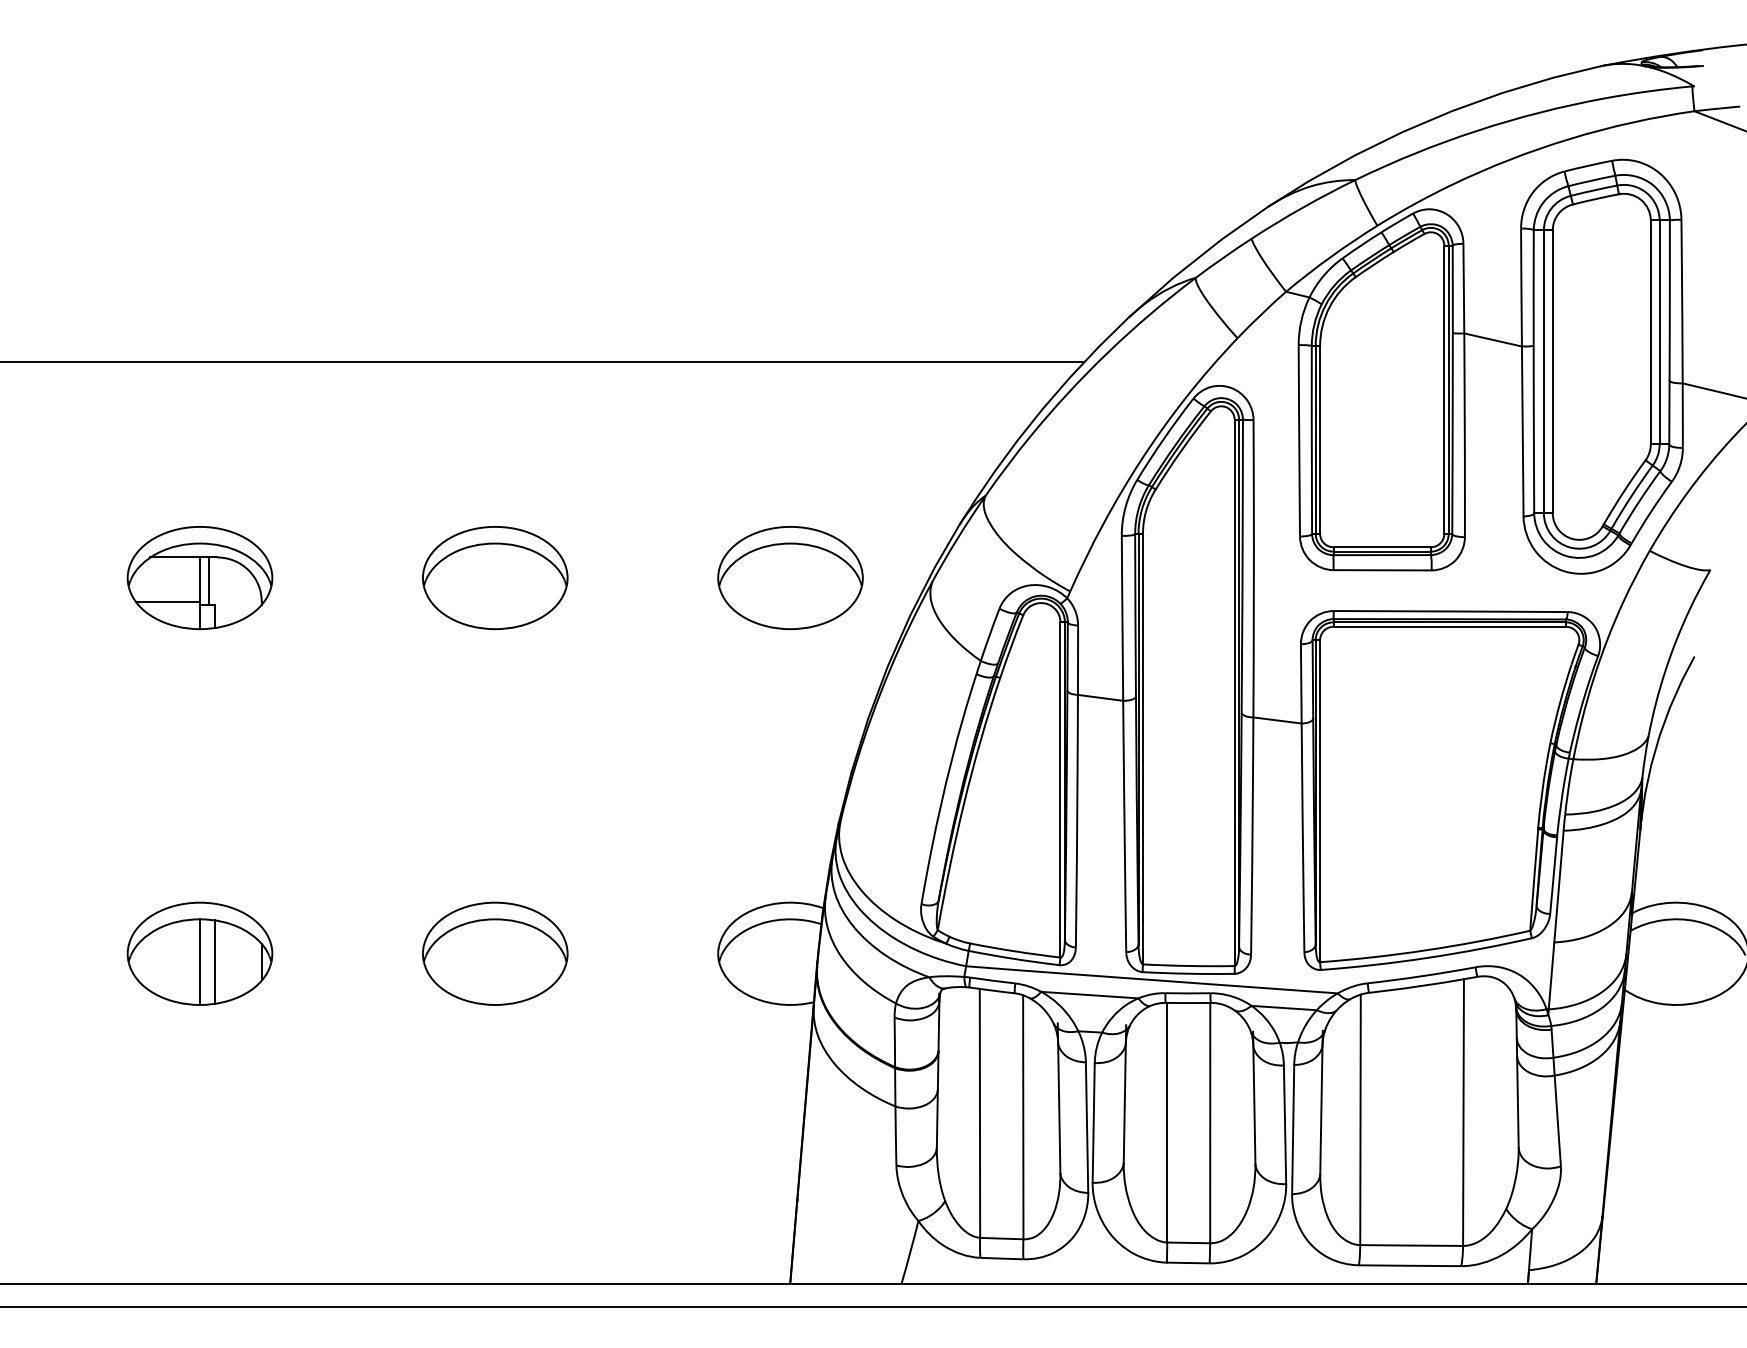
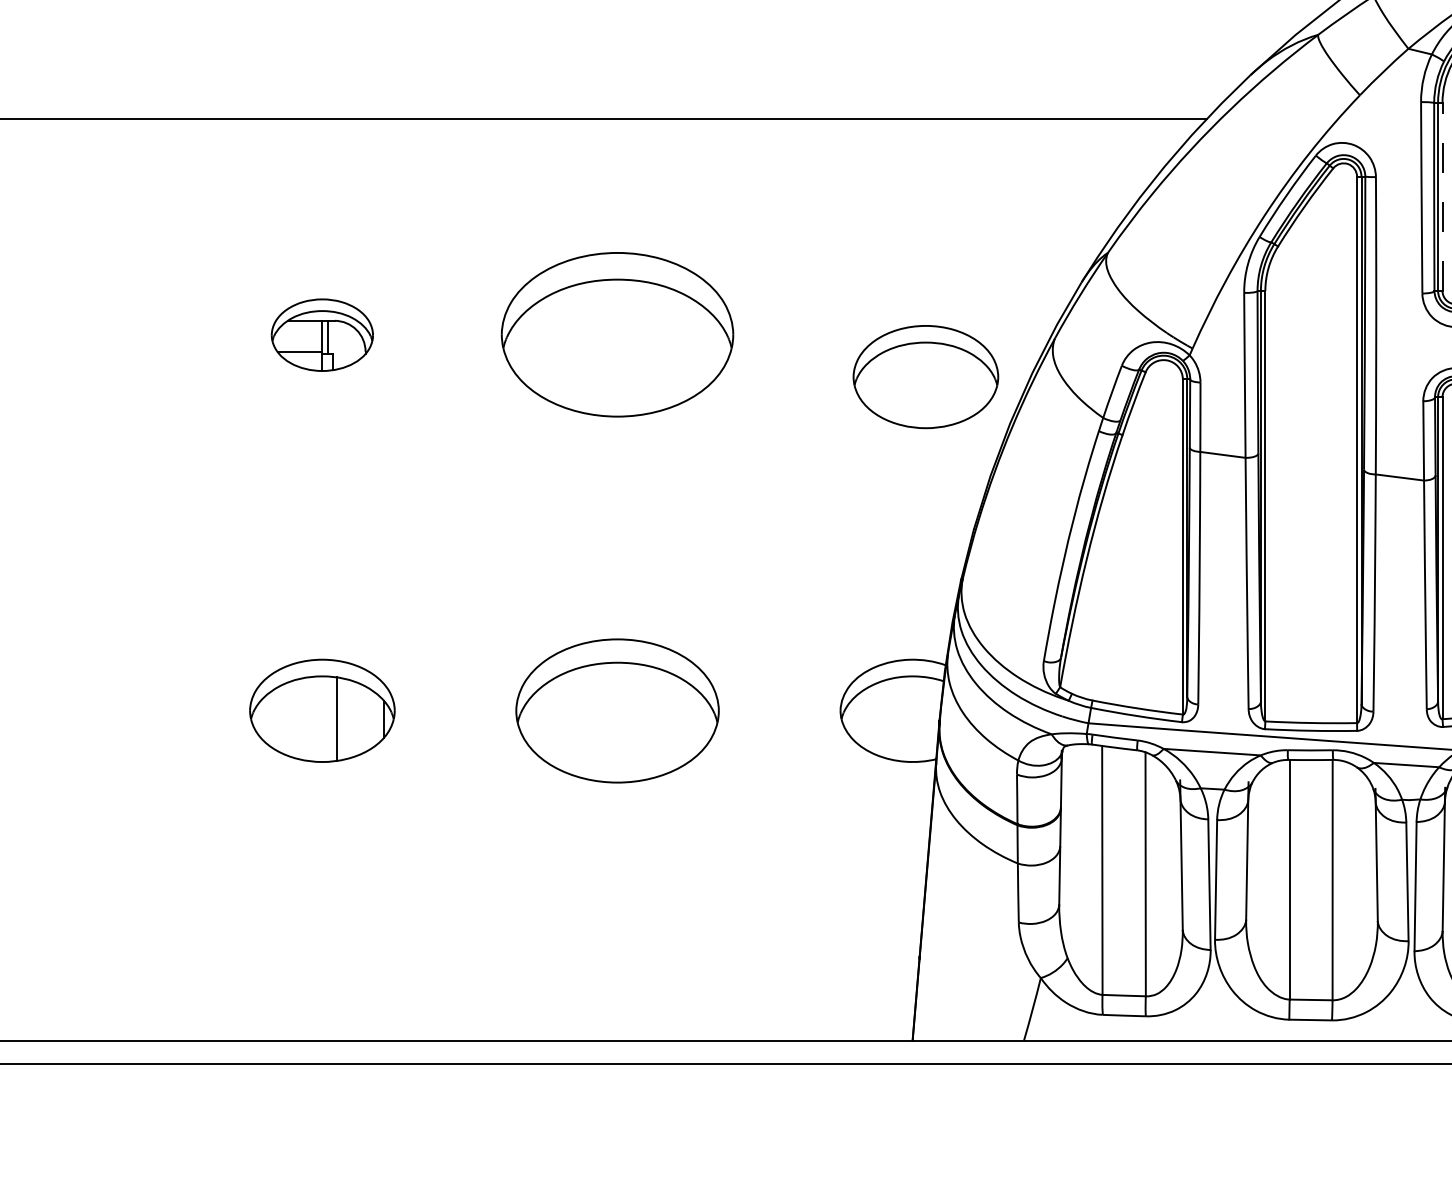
line: (1320, 439) -> (1442, 196), solid -> dashed
part: (199, 578) -> (321, 335), size x0.7
part: (495, 578) -> (617, 335), size x1.6
part: (790, 578) -> (925, 377), moved
part: (495, 953) -> (617, 710), size x1.4
line: (199, 961) -> (321, 718), removed

